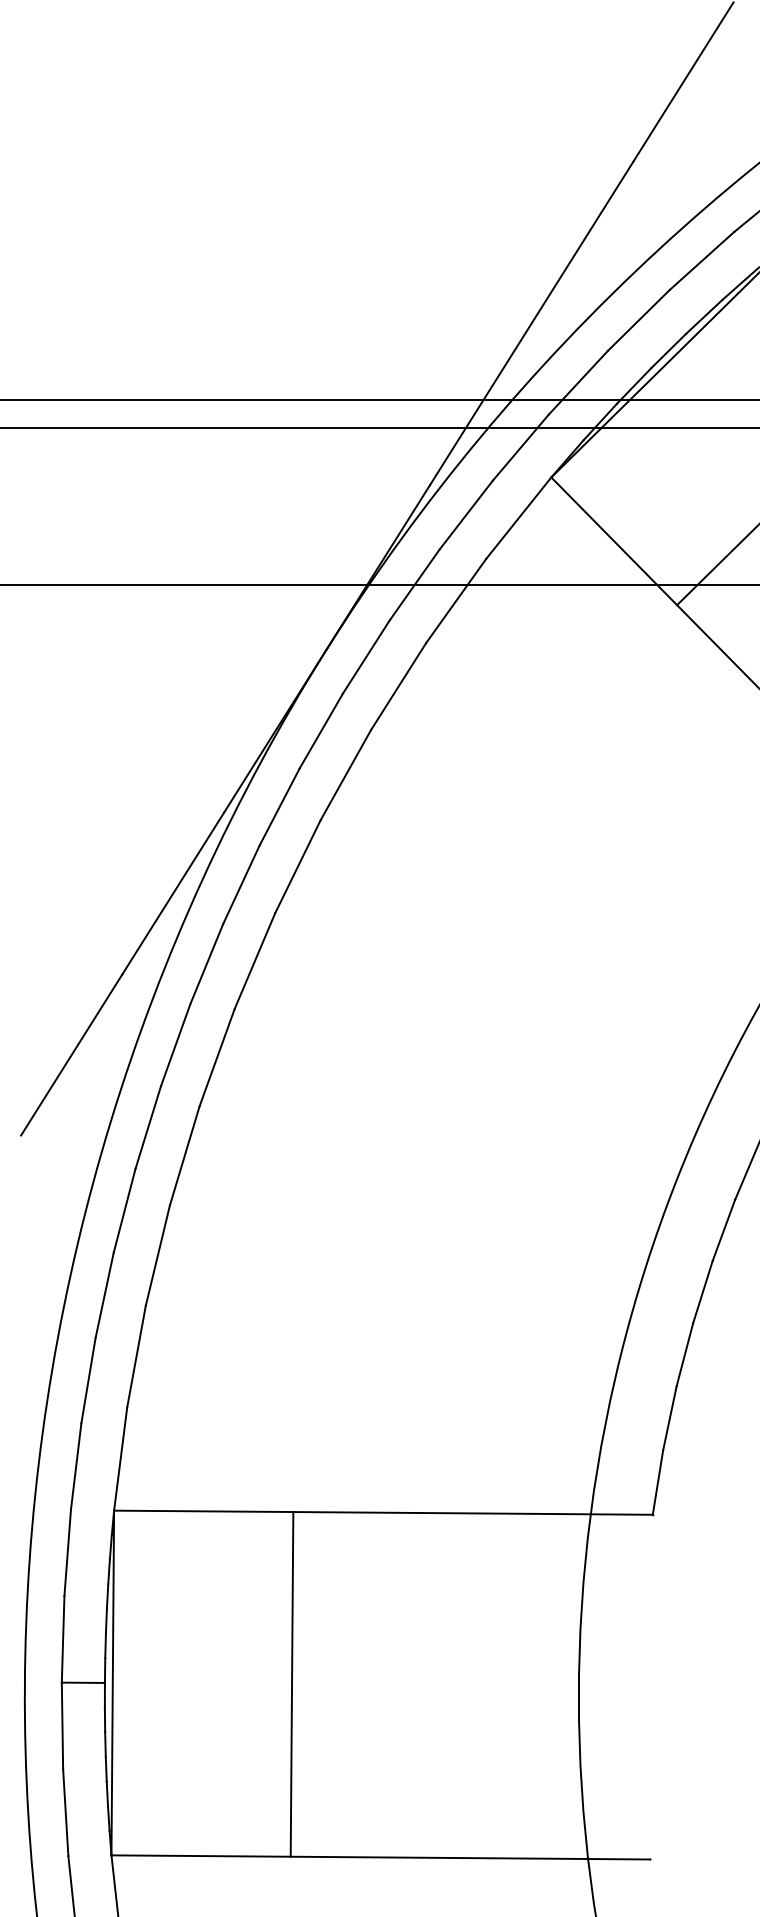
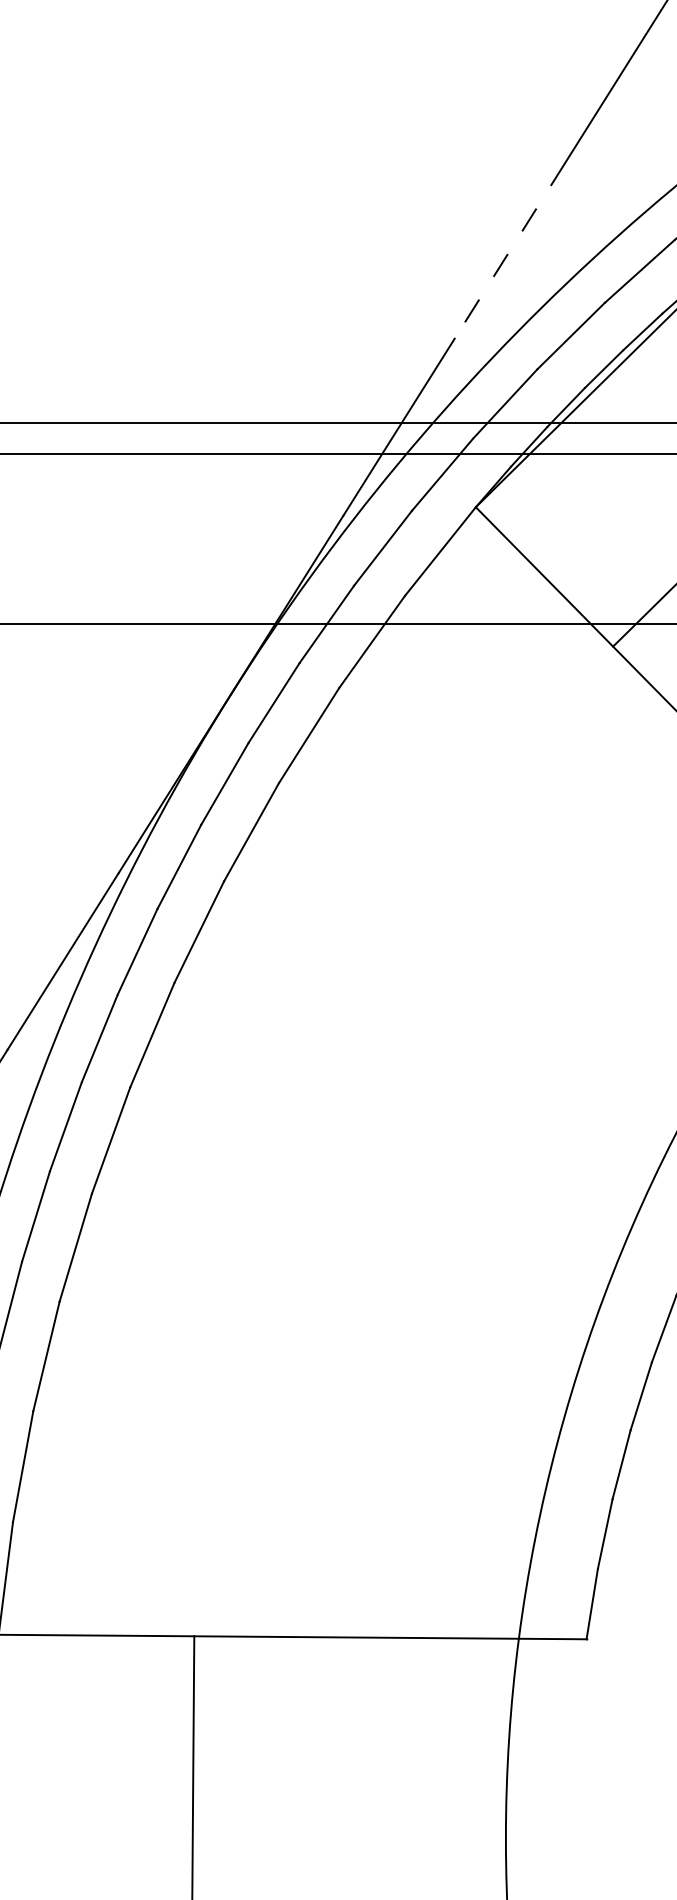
line: (582, 242) -> (509, 250), solid -> dashed

